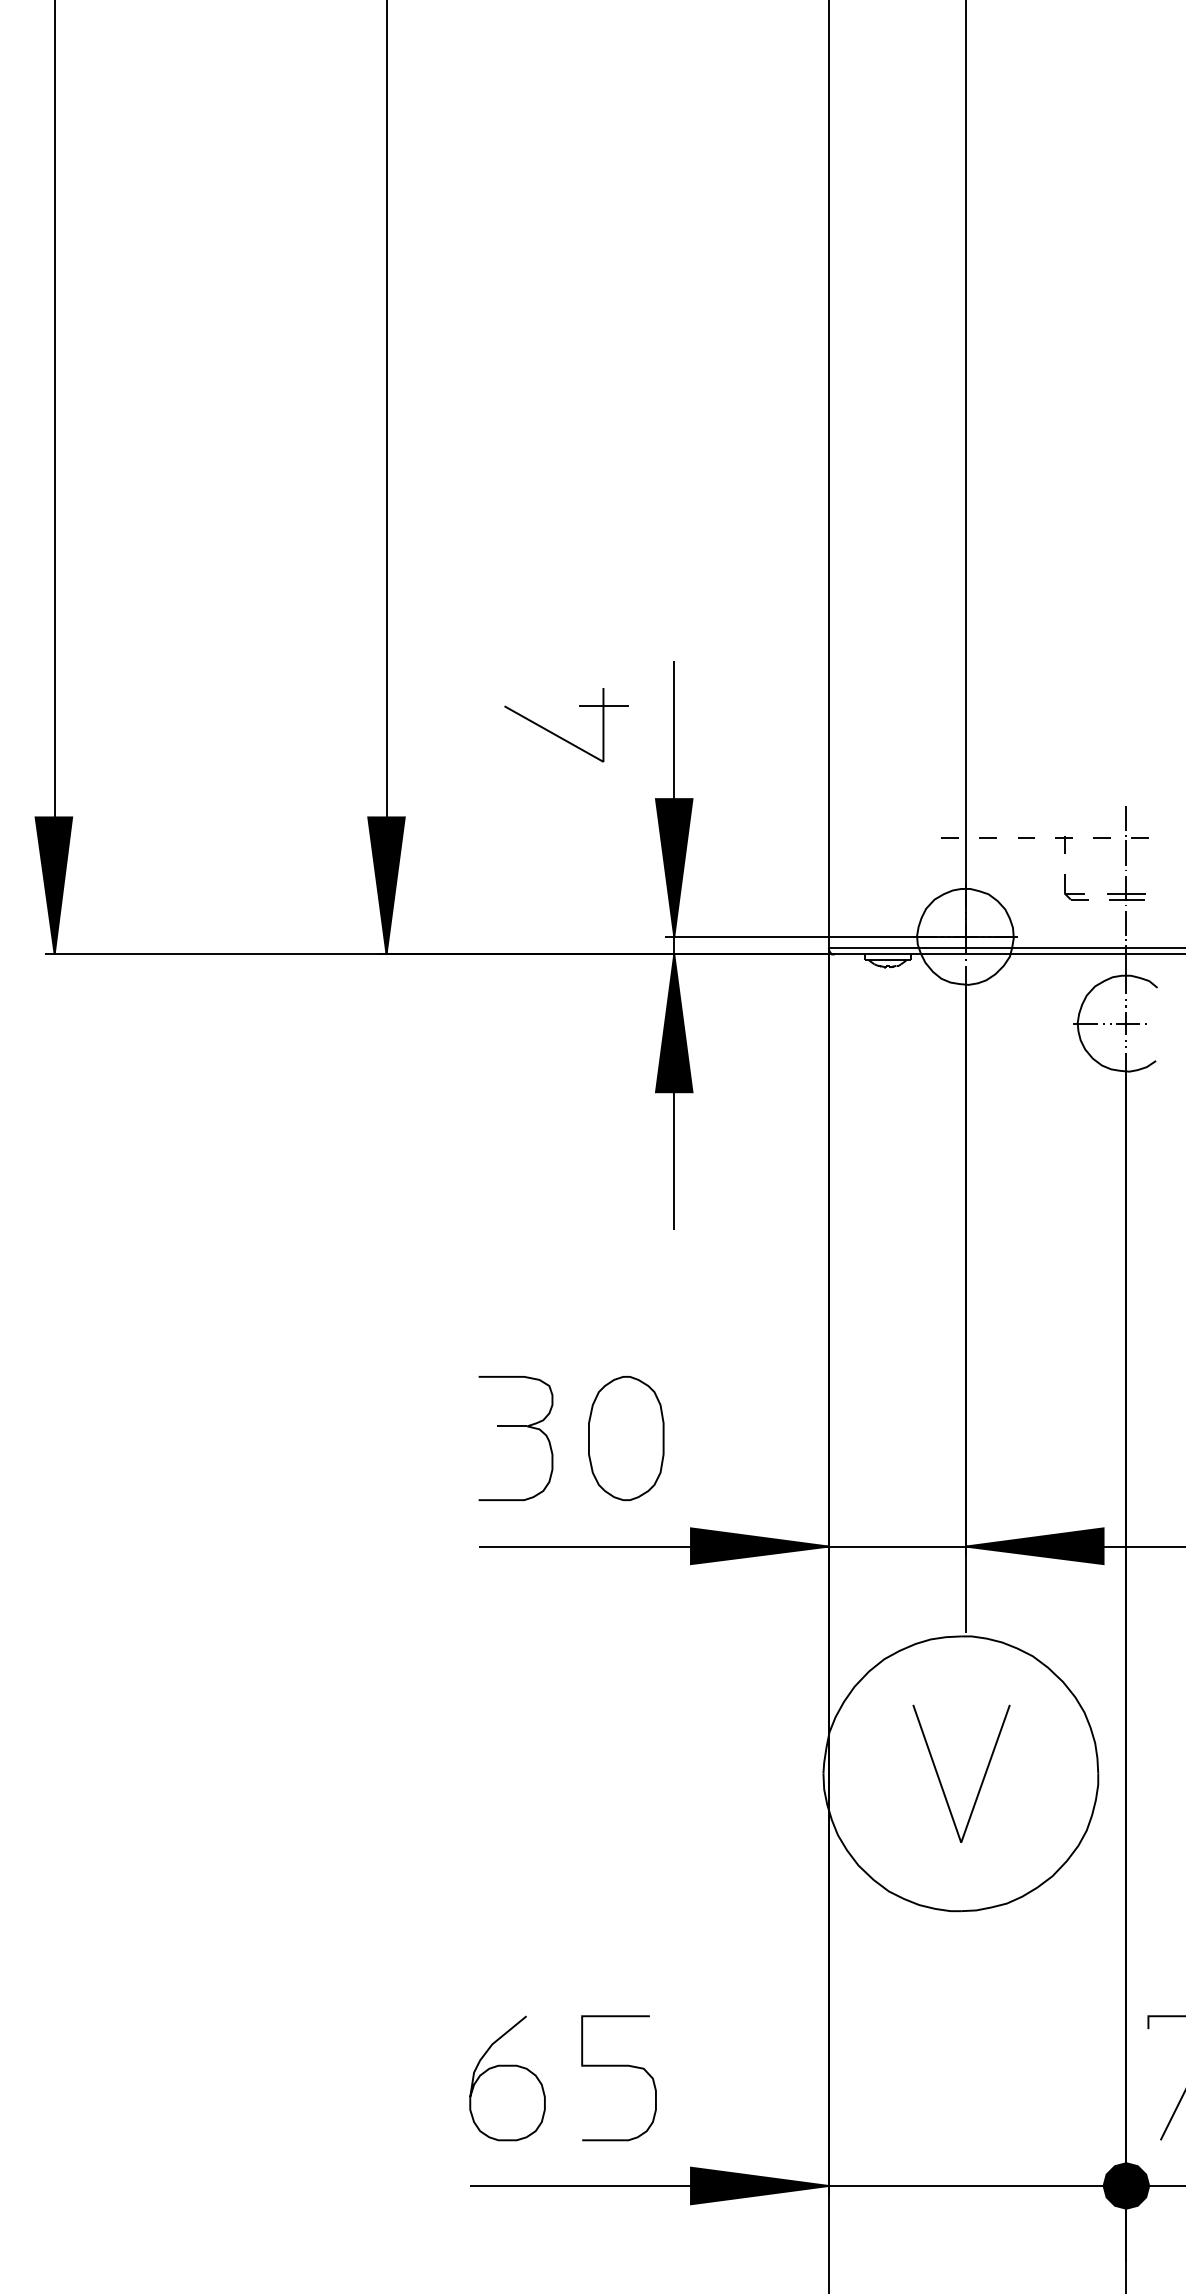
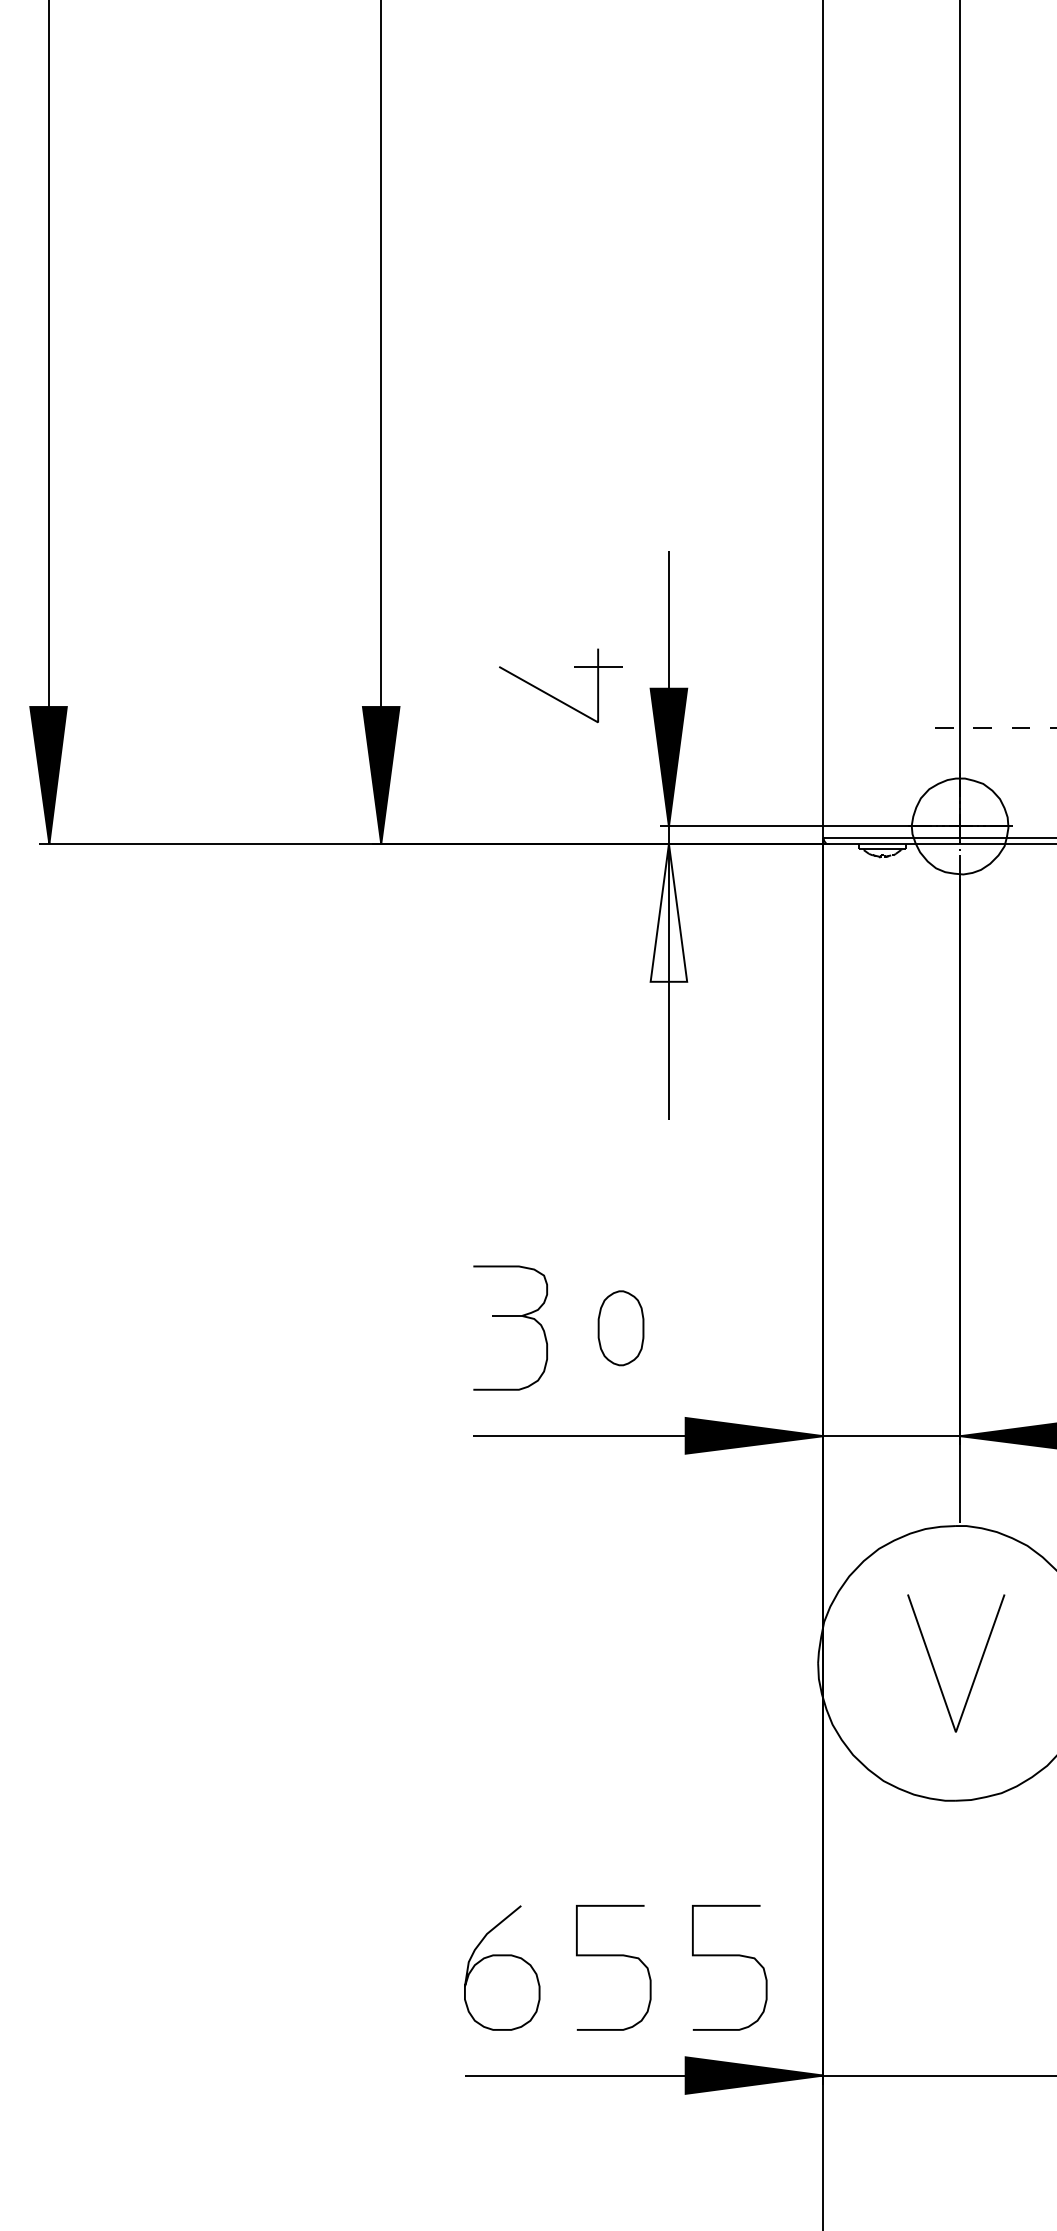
part: (560, 736) -> (555, 697), moved
fill: (673, 1023) -> (668, 913), removed
part: (626, 1438) -> (621, 1328), size x0.6
curve: (734, 2066) -> (729, 1956), added

